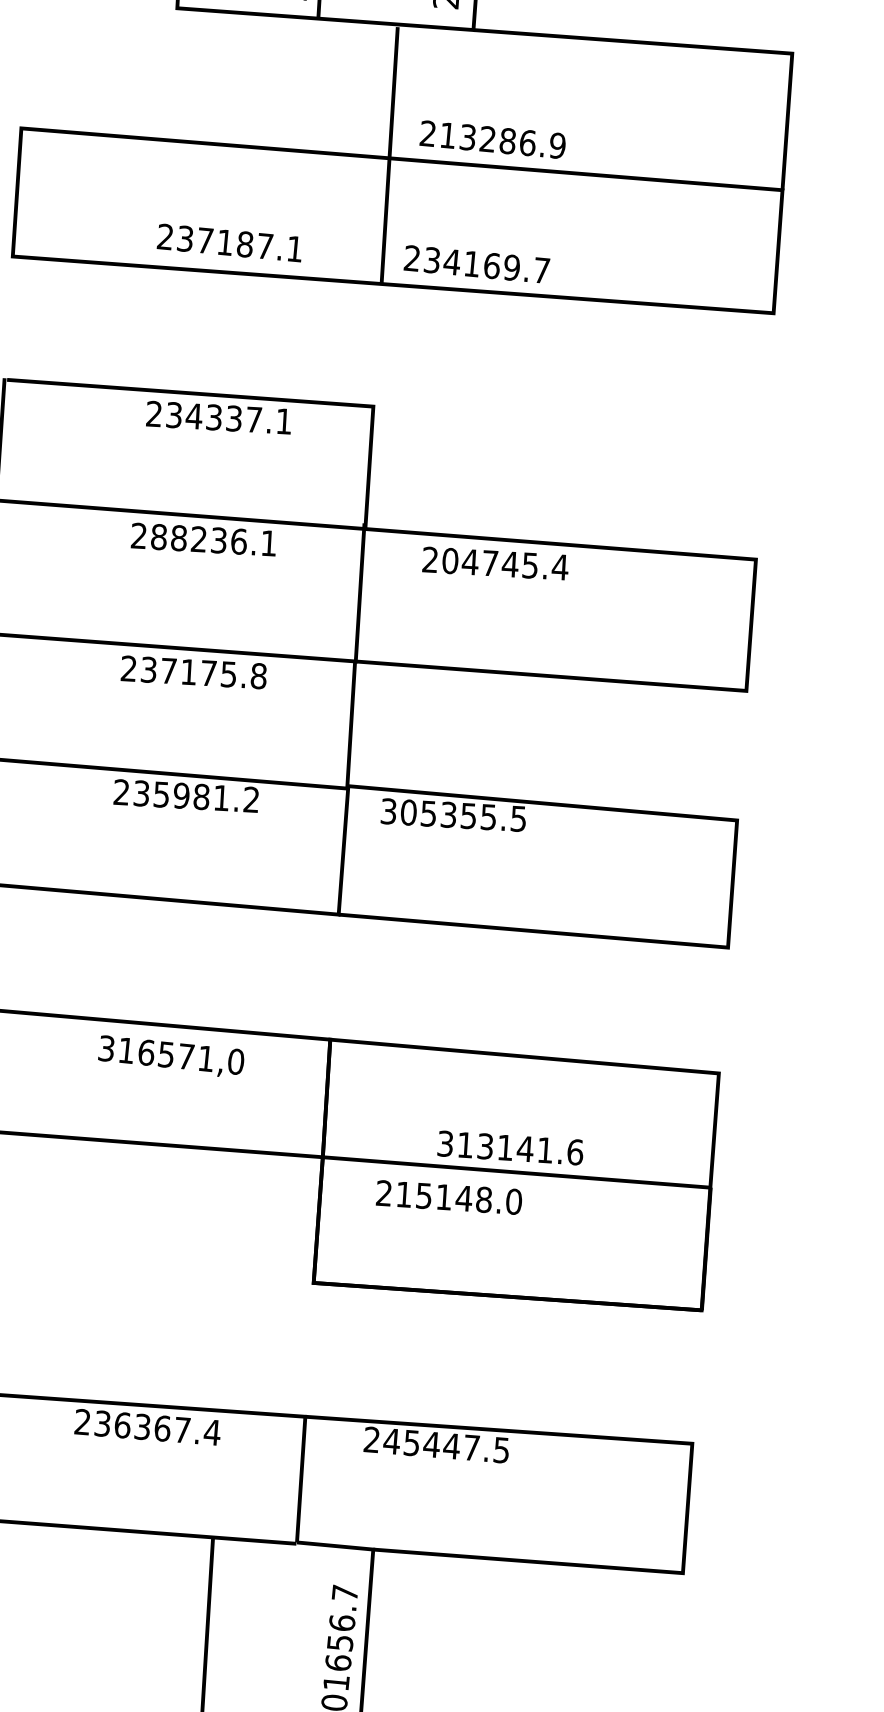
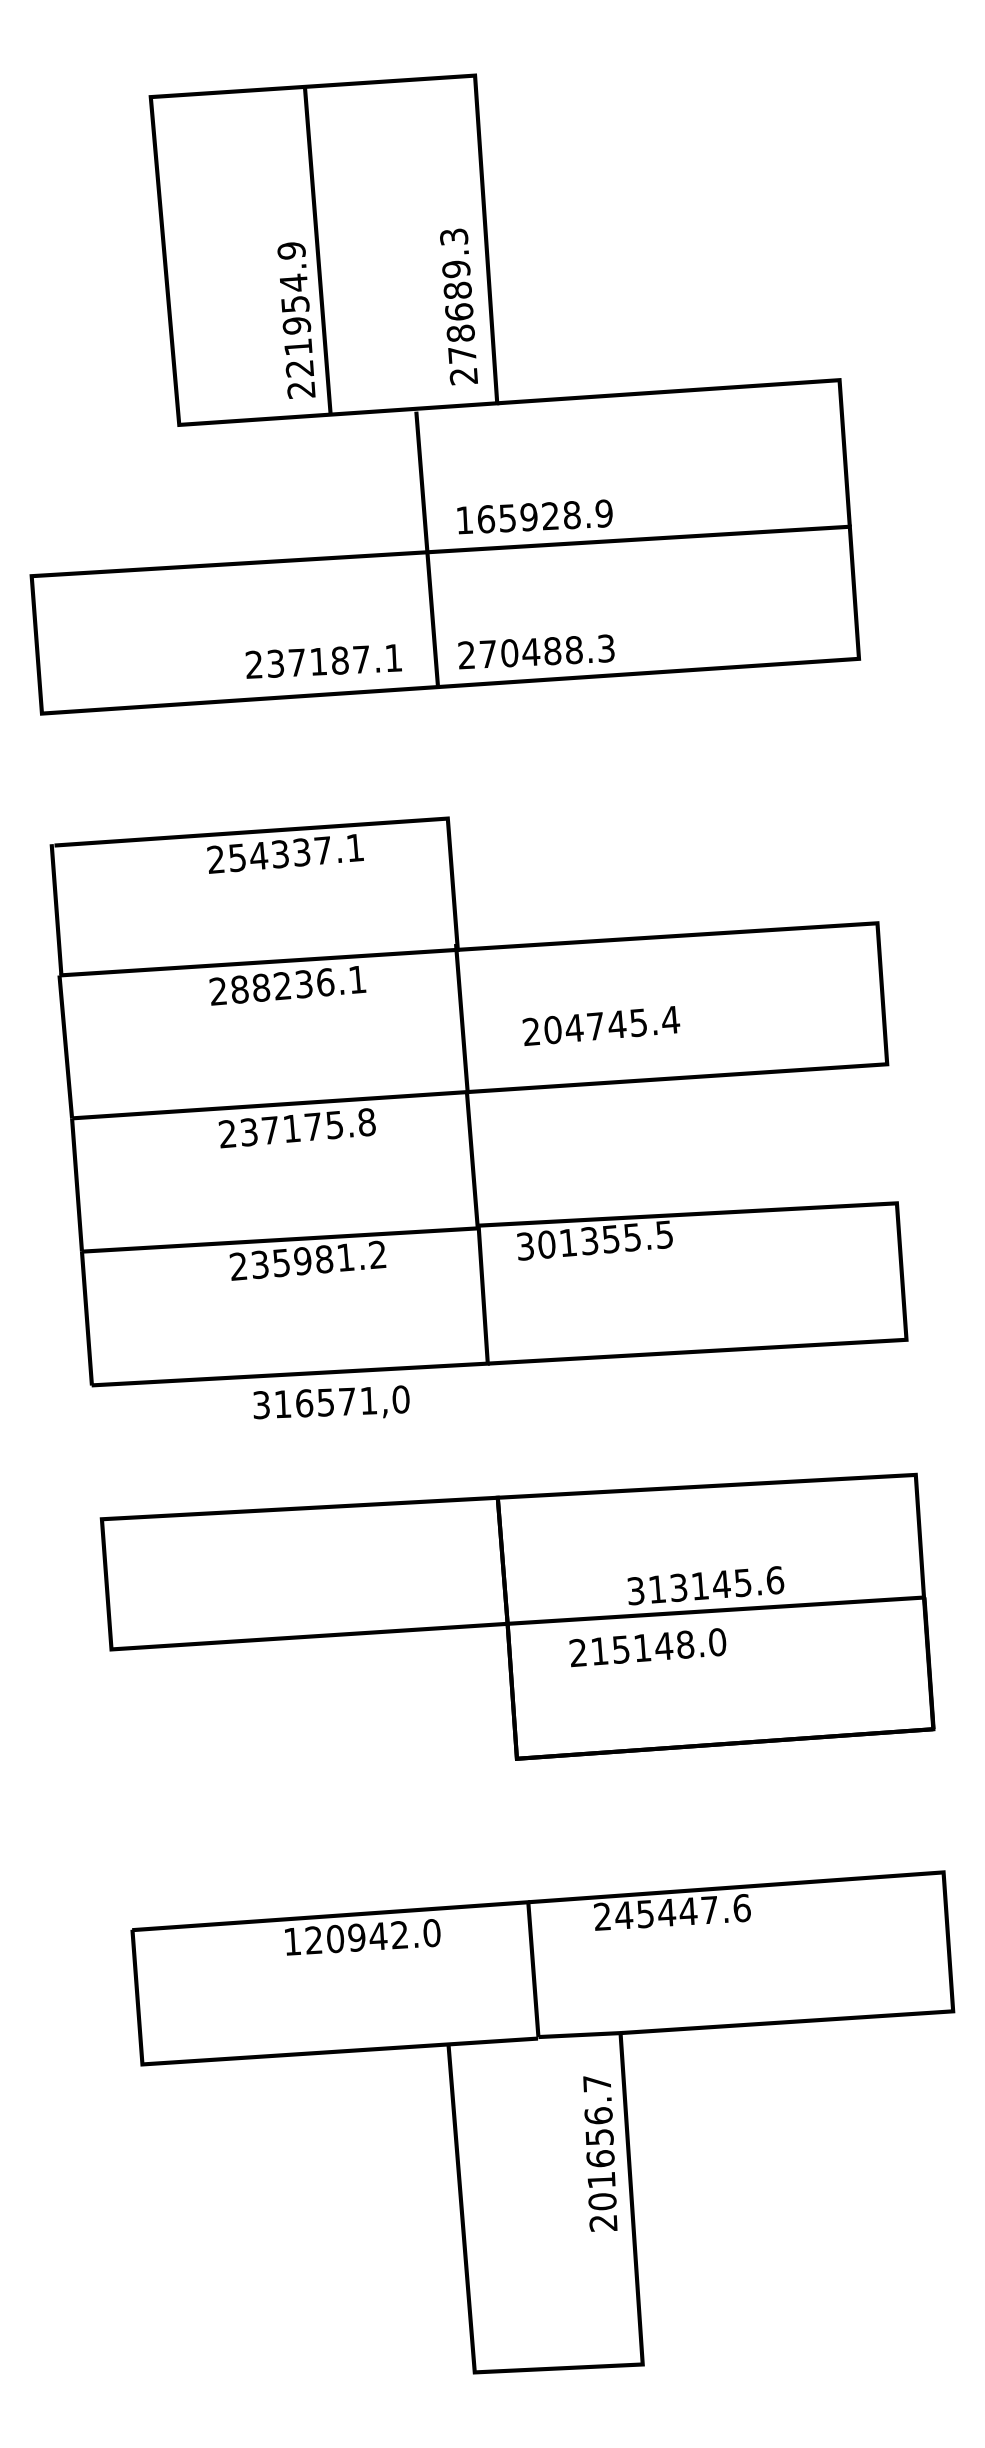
text: (478, 138) -> (518, 517), 213286.9 -> 165928.9
text: (229, 243) -> (323, 661), moved
text: (486, 265) -> (546, 651), 234169.7 -> 270488.3
text: (174, 414) -> (237, 857), 234337.1 -> 254337.1
text: (495, 563) -> (601, 1025), moved
text: (429, 813) -> (568, 1242), 305355.5 -> 301355.5
text: (171, 1055) -> (331, 1402), moved
text: (545, 1150) -> (743, 1582), 313141.6 -> 313145.6
text: (147, 1427) -> (362, 1937), 236367.4 -> 120942.0
text: (501, 1450) -> (741, 1908), 245447.5 -> 245447.6

